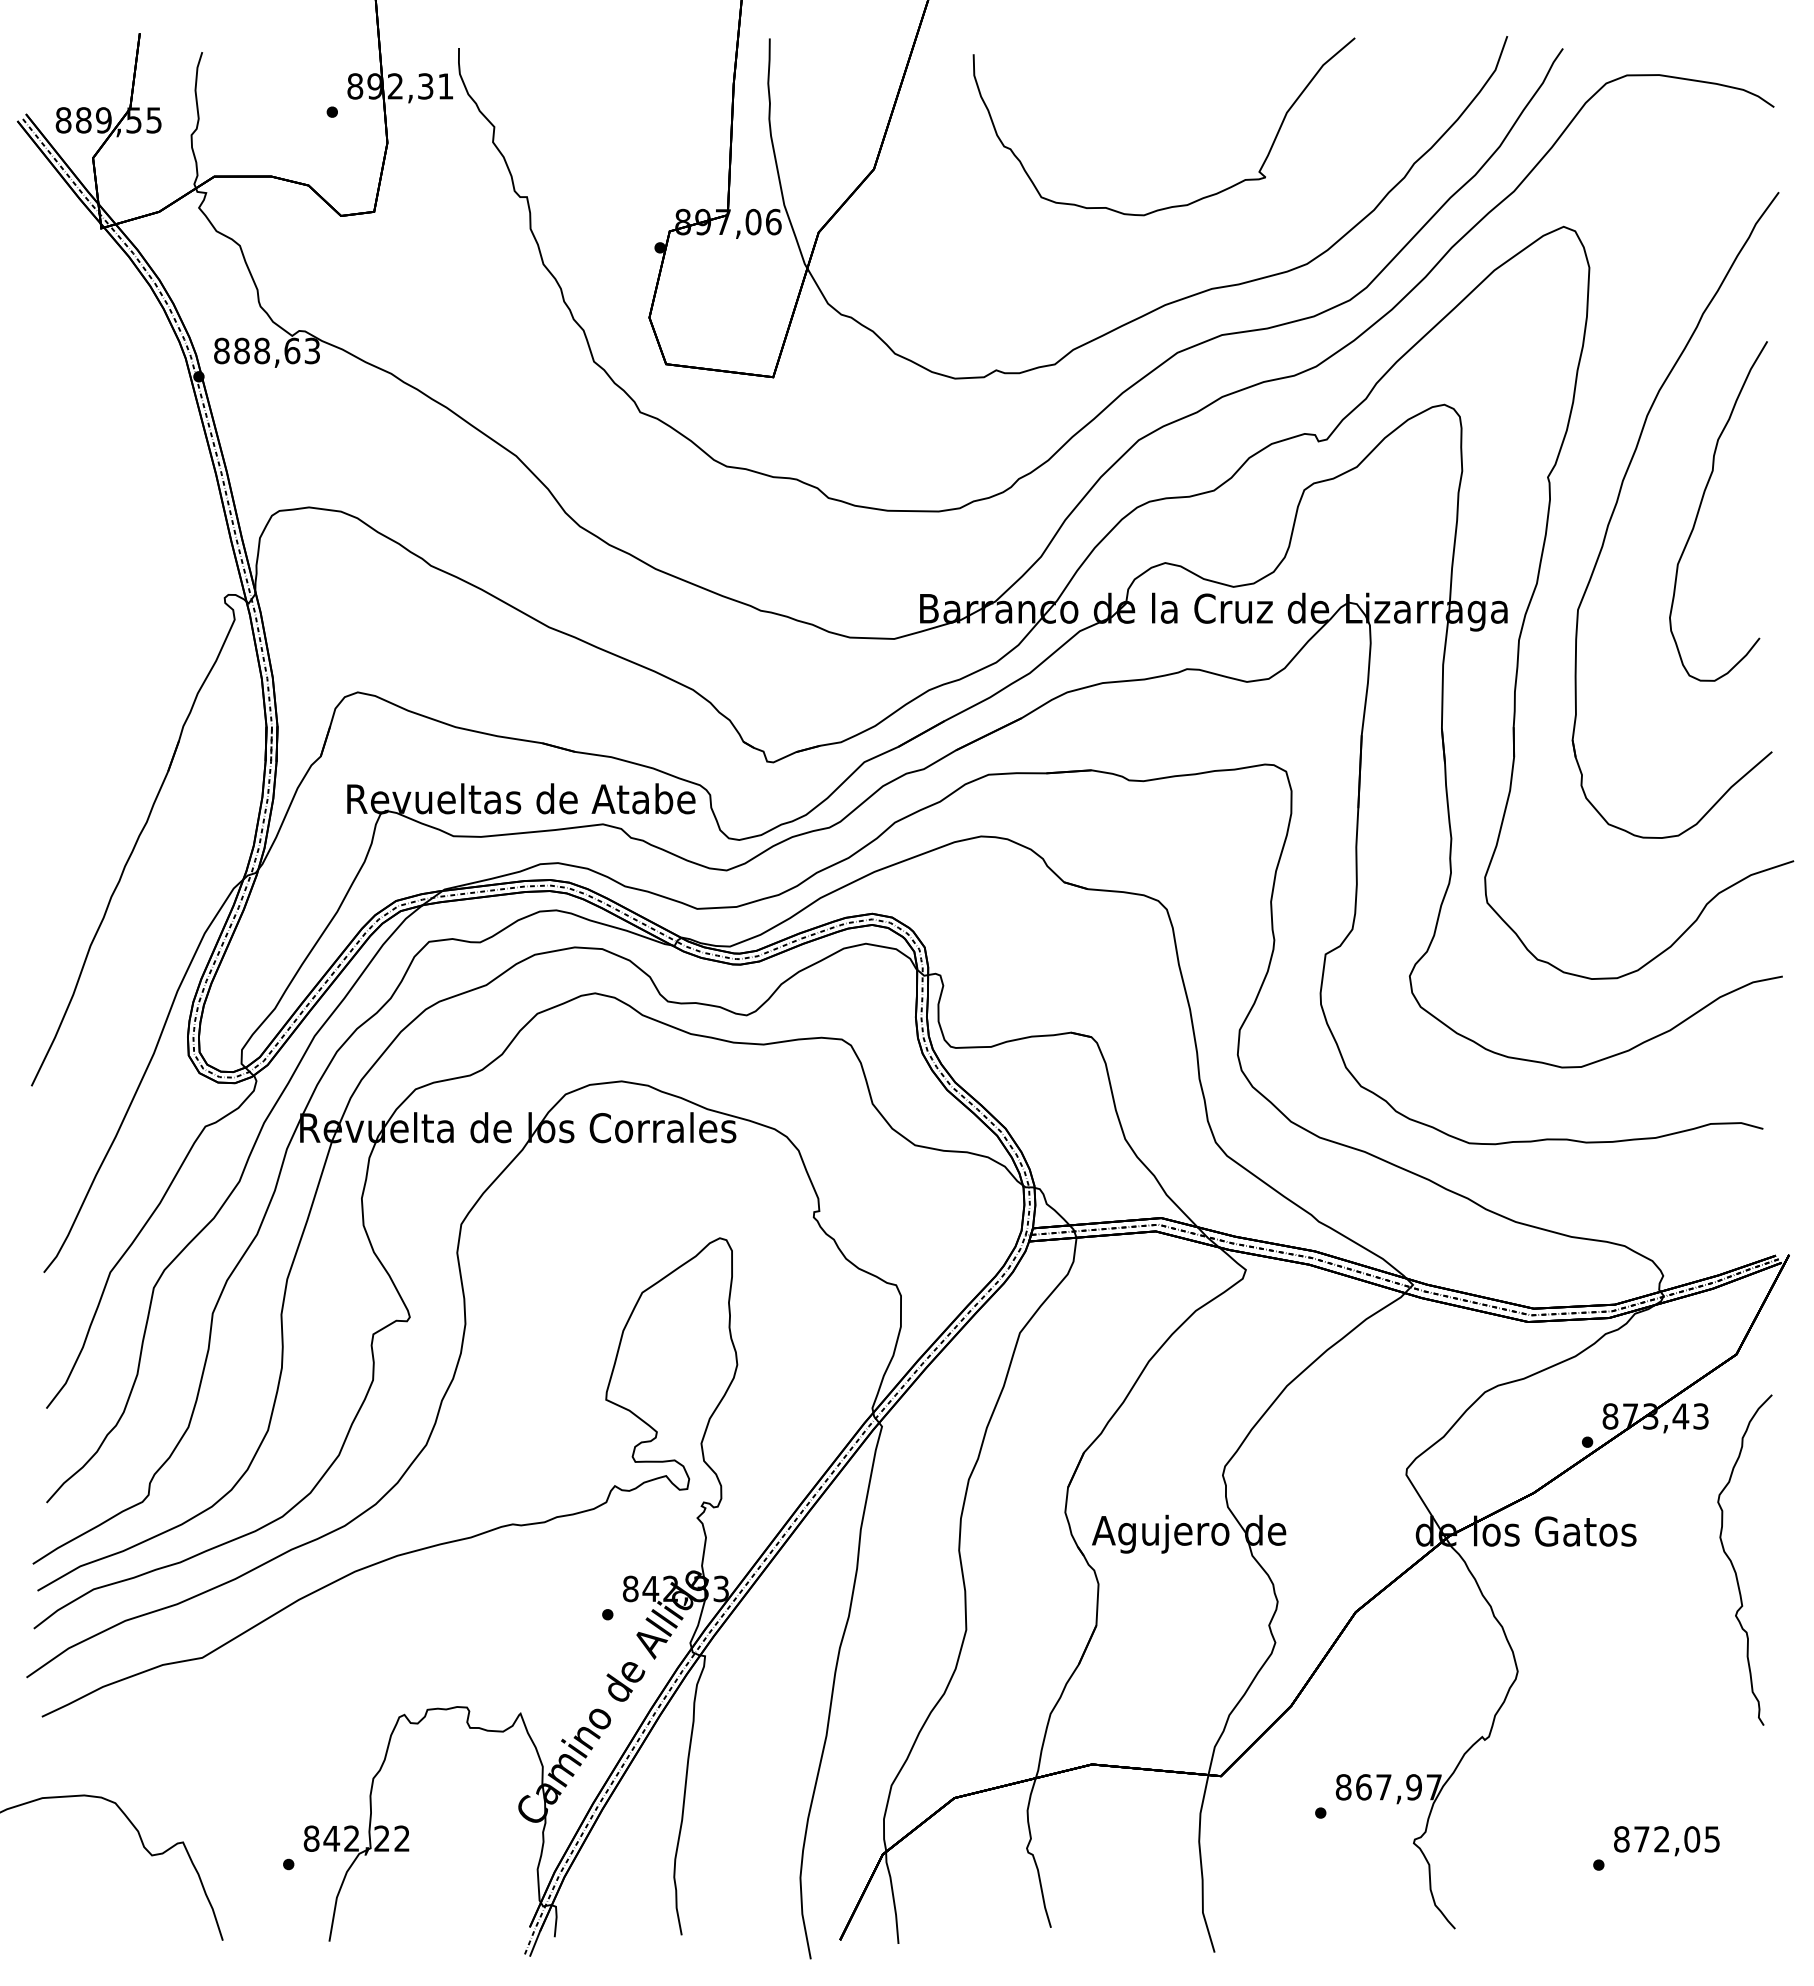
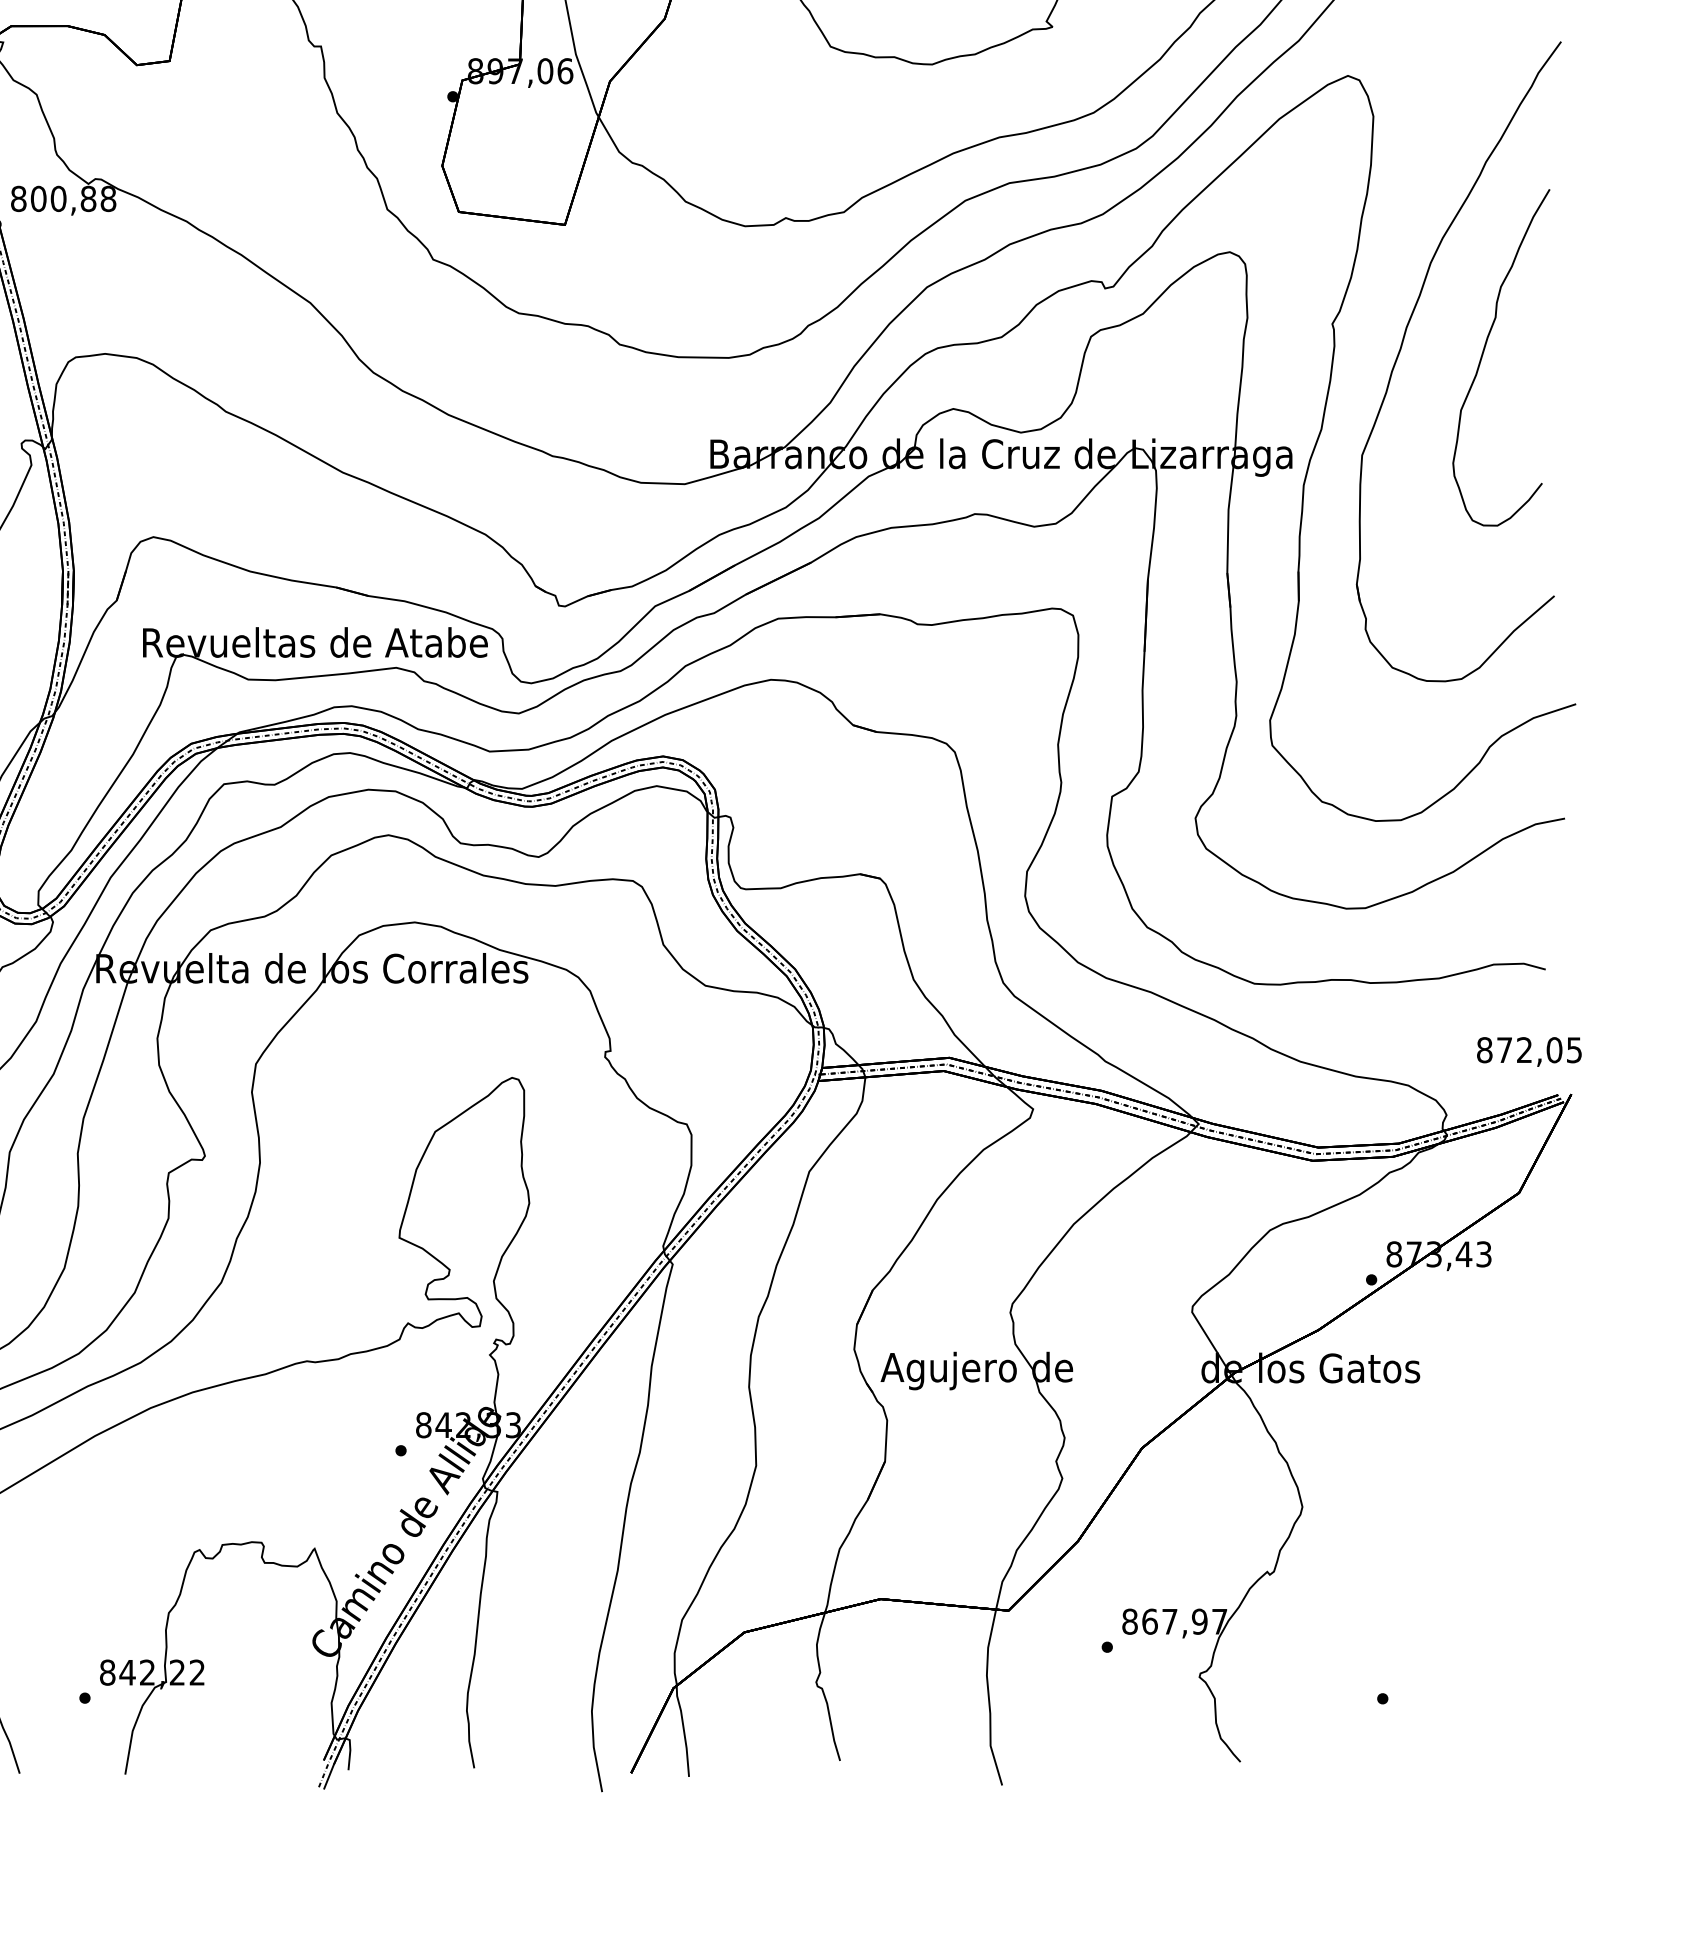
text: (277, 350) -> (73, 198), 888,63 -> 800,88
curve: (1733, 1564) -> (1516, 1401), removed
text: (1666, 1841) -> (1529, 1052), moved

